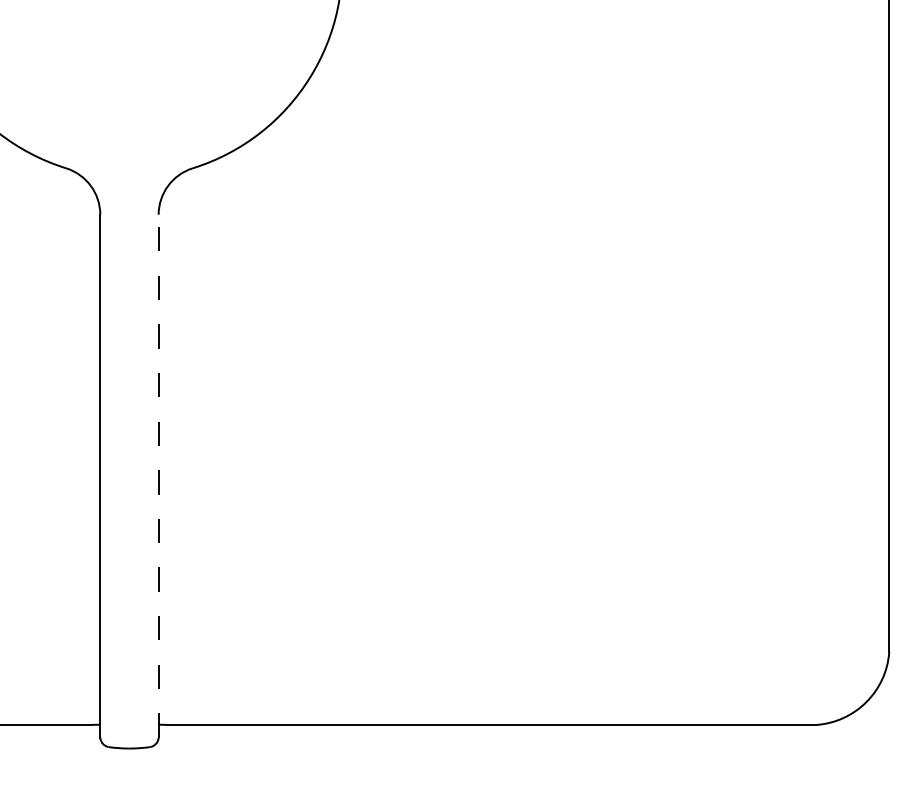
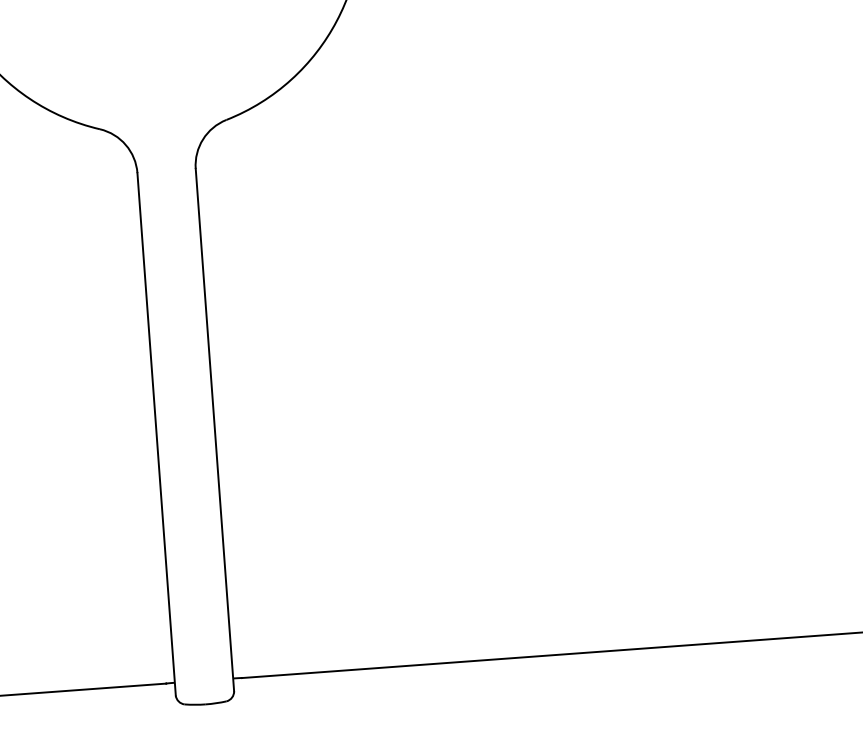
line: (158, 475) -> (214, 429), dashed -> solid

